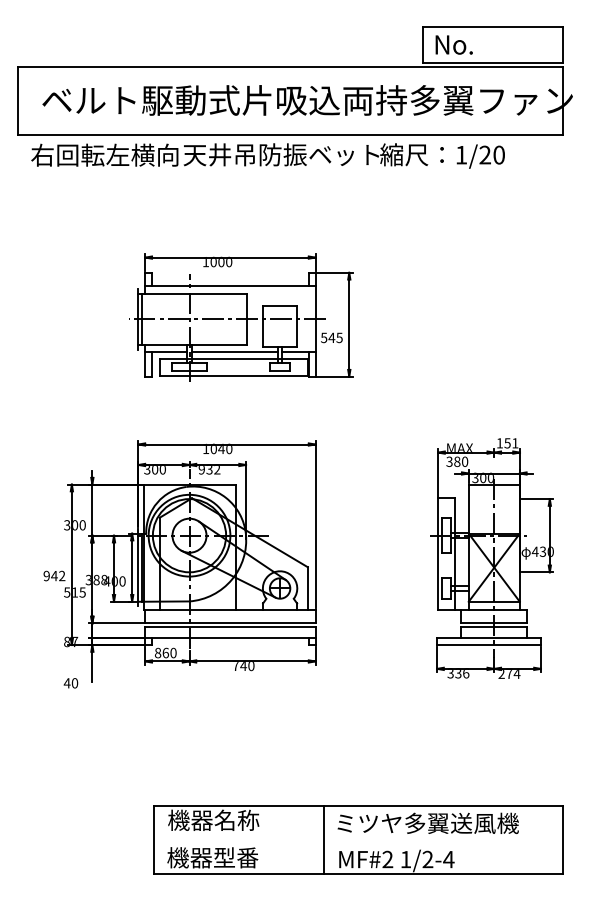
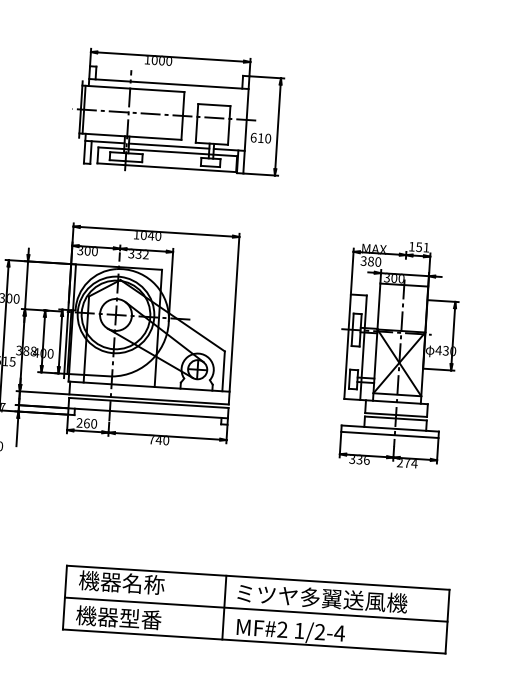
text: (331, 337) -> (260, 137), 545 -> 610
text: (201, 470) -> (131, 254), 932 -> 332
text: (158, 653) -> (80, 423), 860 -> 260
line: (358, 839) -> (256, 609), added

